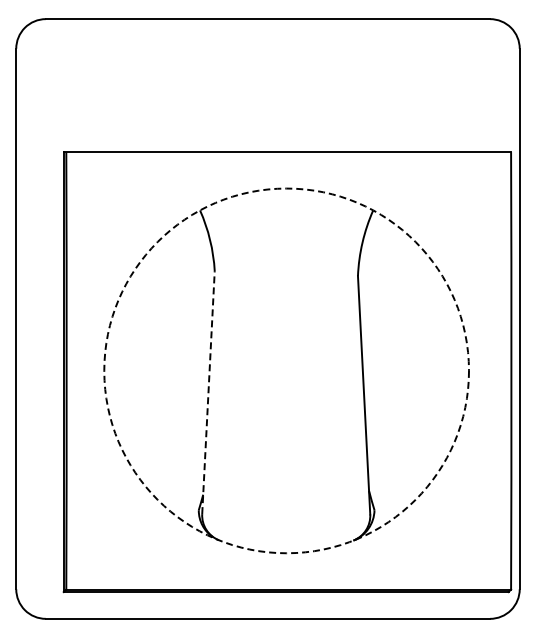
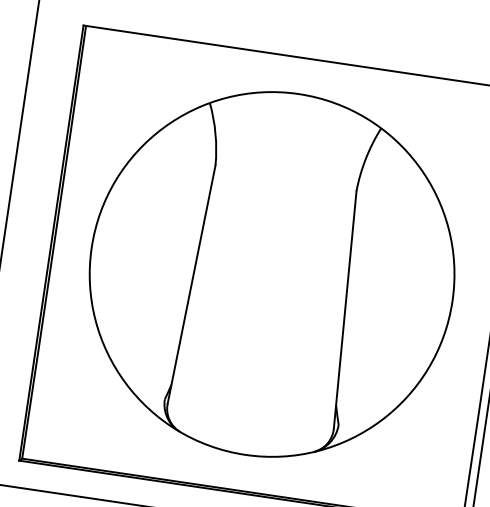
circle: (286, 370) -> (272, 274), dashed -> solid
line: (208, 392) -> (191, 284), dashed -> solid

